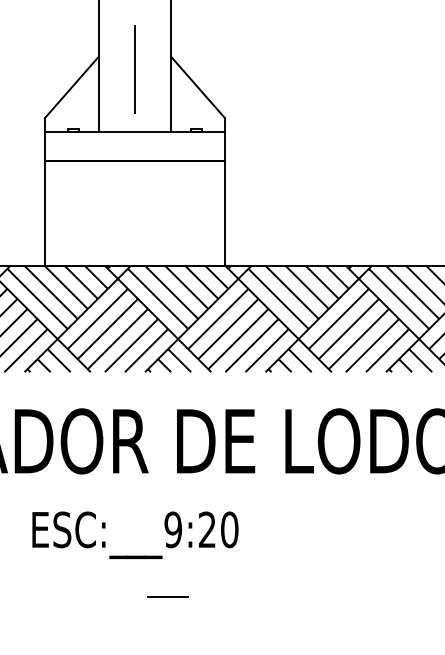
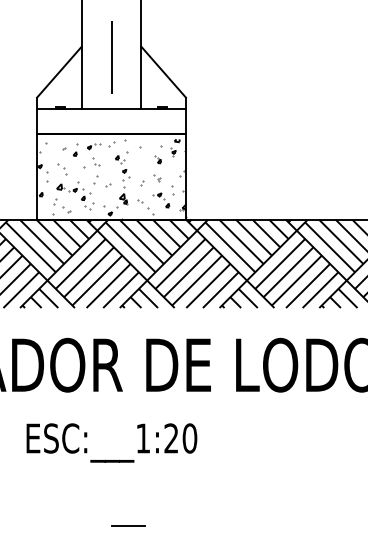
hatch: (134, 215) -> (111, 178), added
text: (173, 529) -> (143, 438), ESC:___9:20 -> ESC:___1:20
line: (168, 596) -> (128, 525), moved

